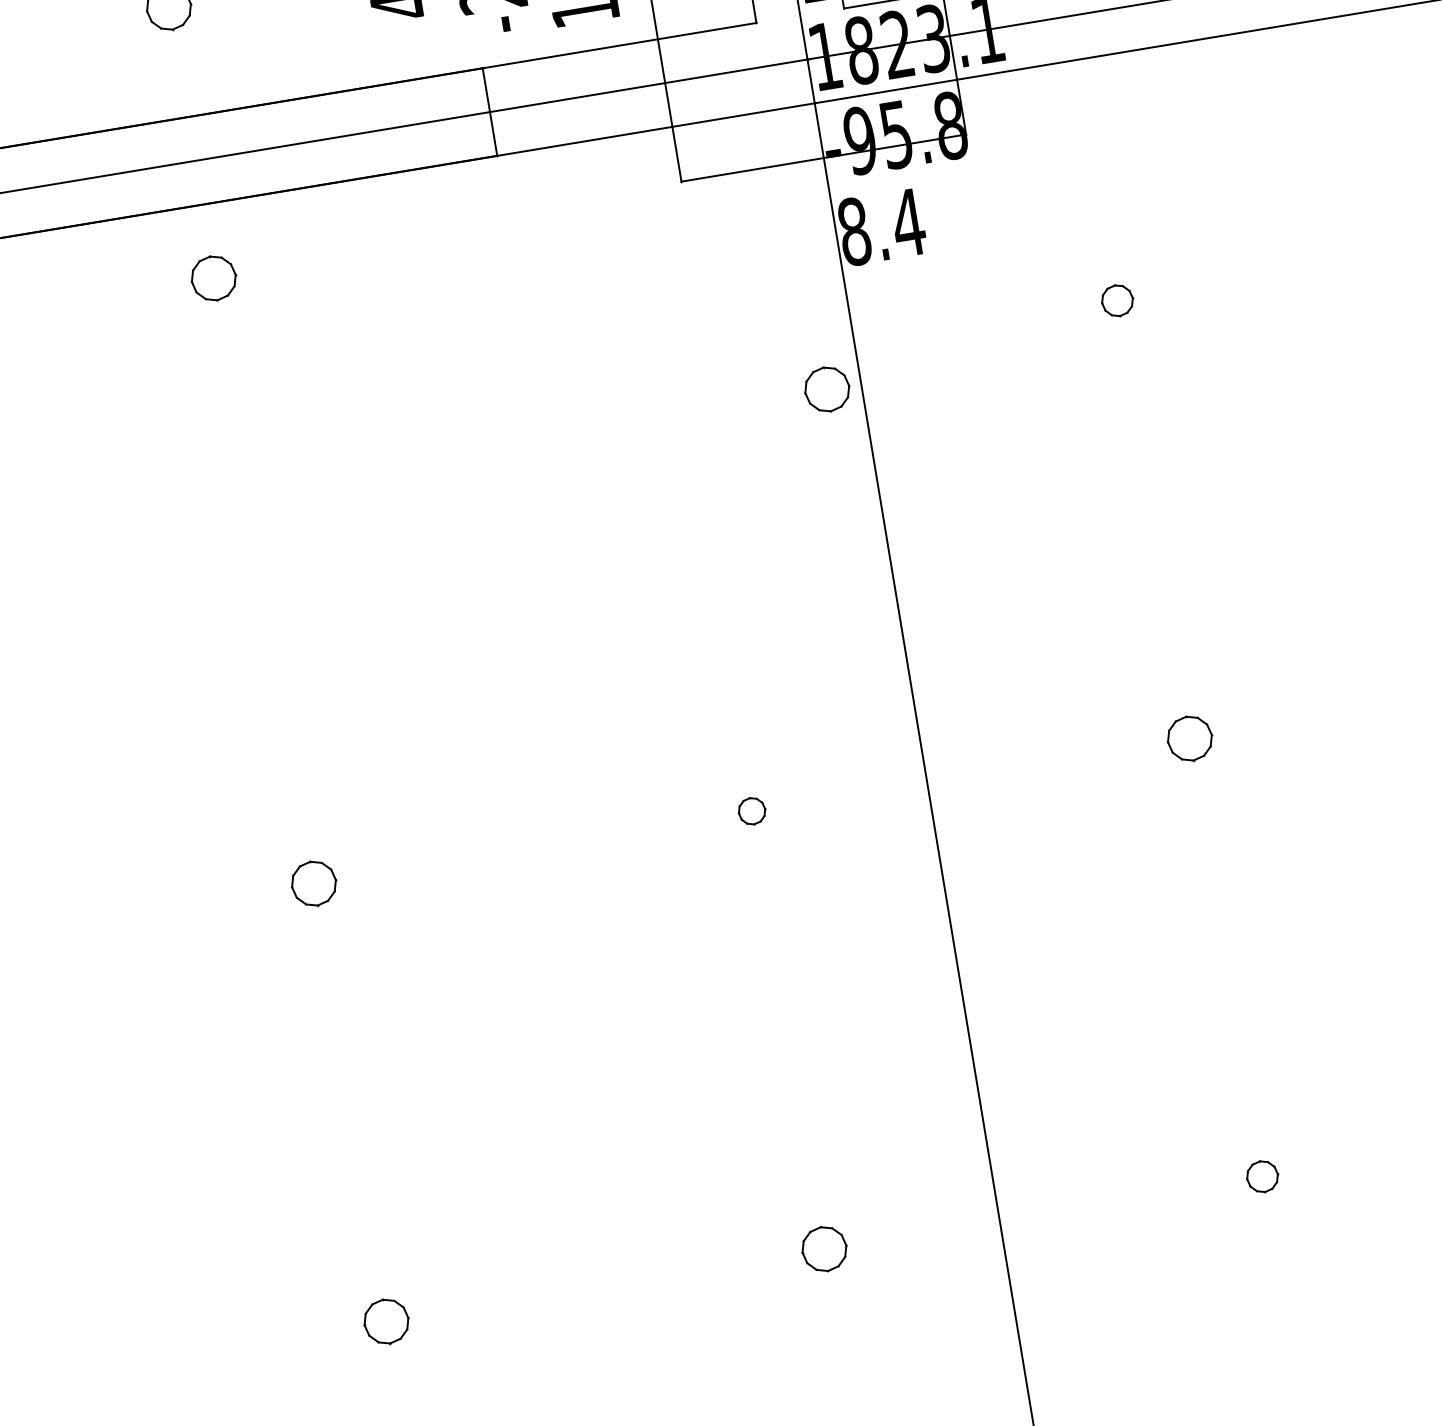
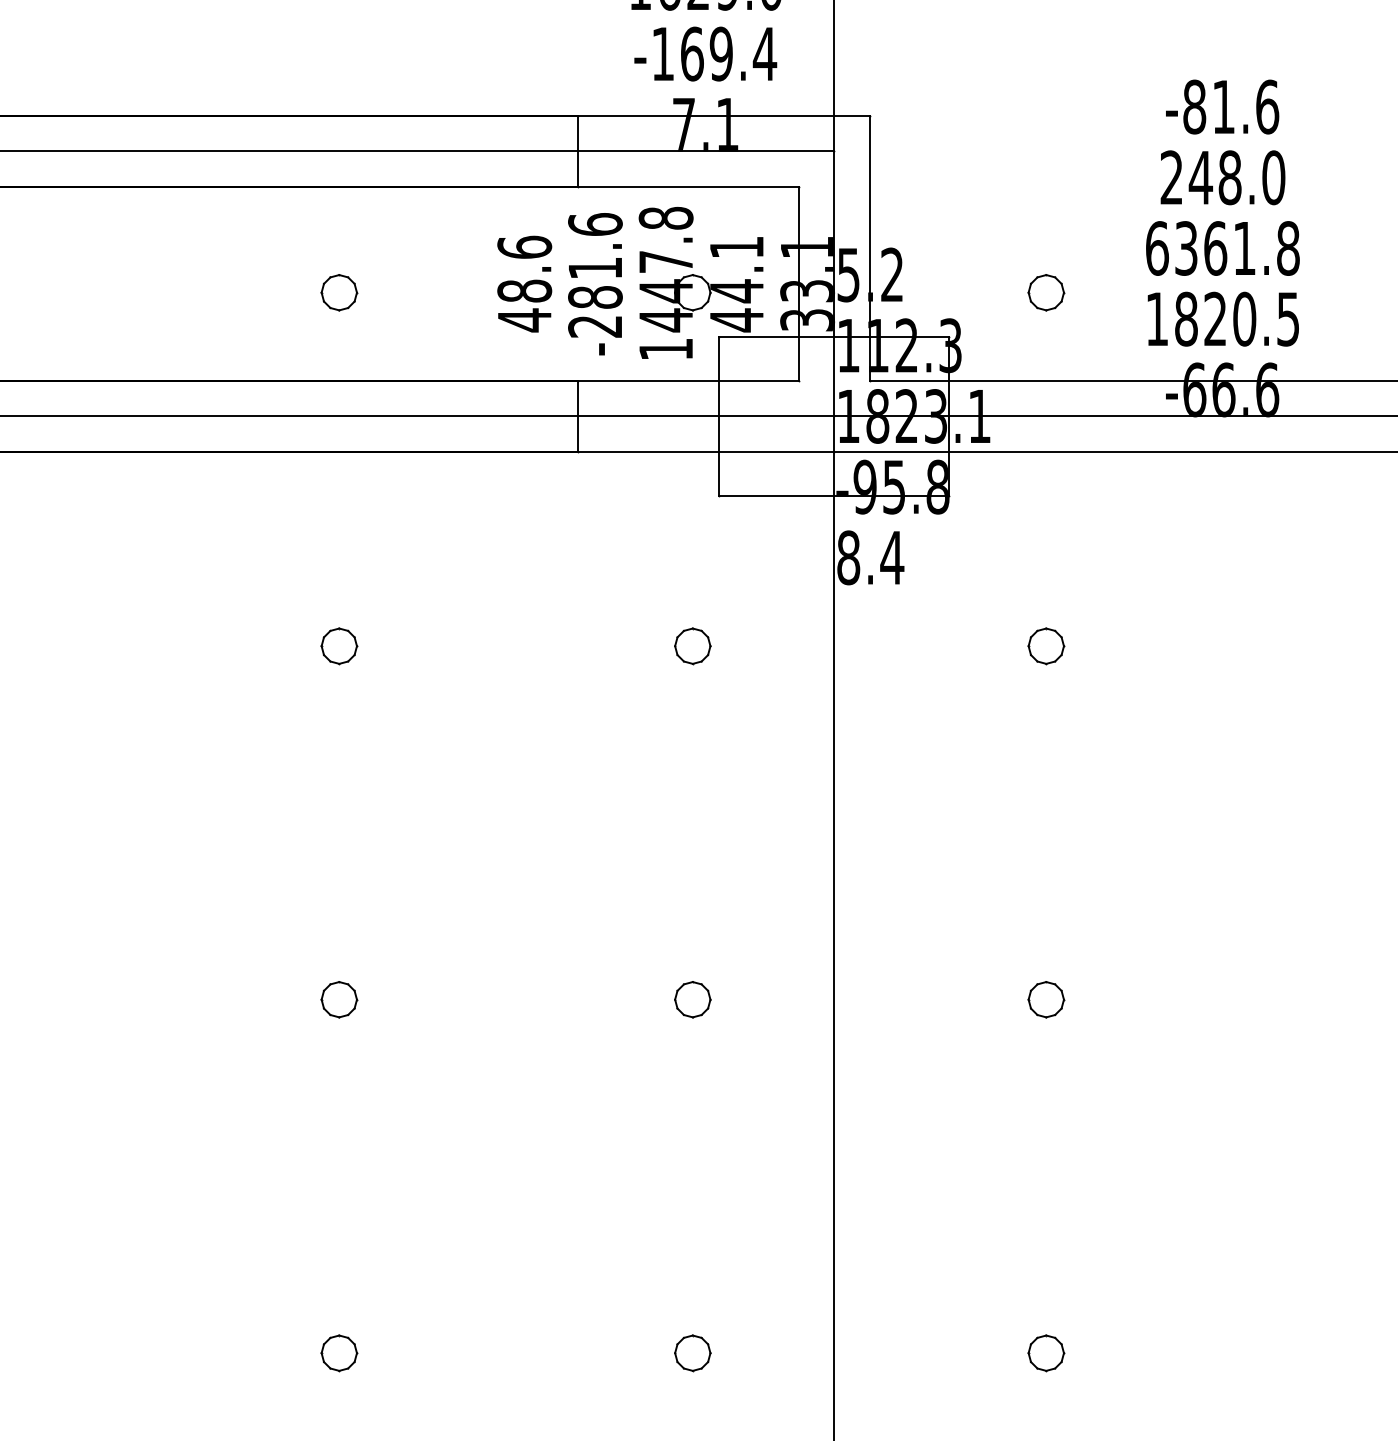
part: (214, 278) -> (339, 646), moved
part: (1117, 301) -> (1046, 646), size x1.43
part: (826, 389) -> (692, 646), moved
part: (751, 810) -> (692, 999), size x1.67
part: (1262, 1176) -> (1046, 1353), size x1.43

